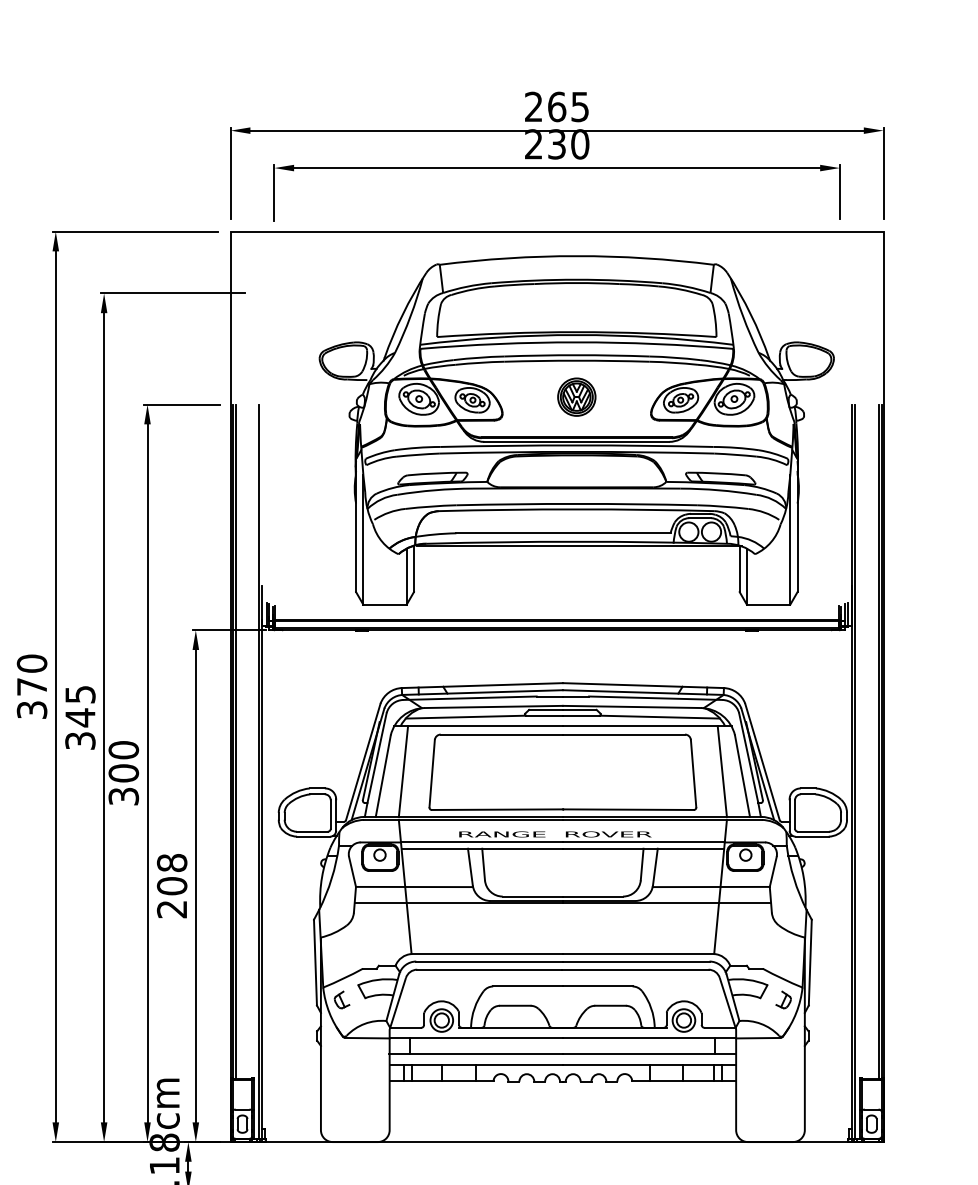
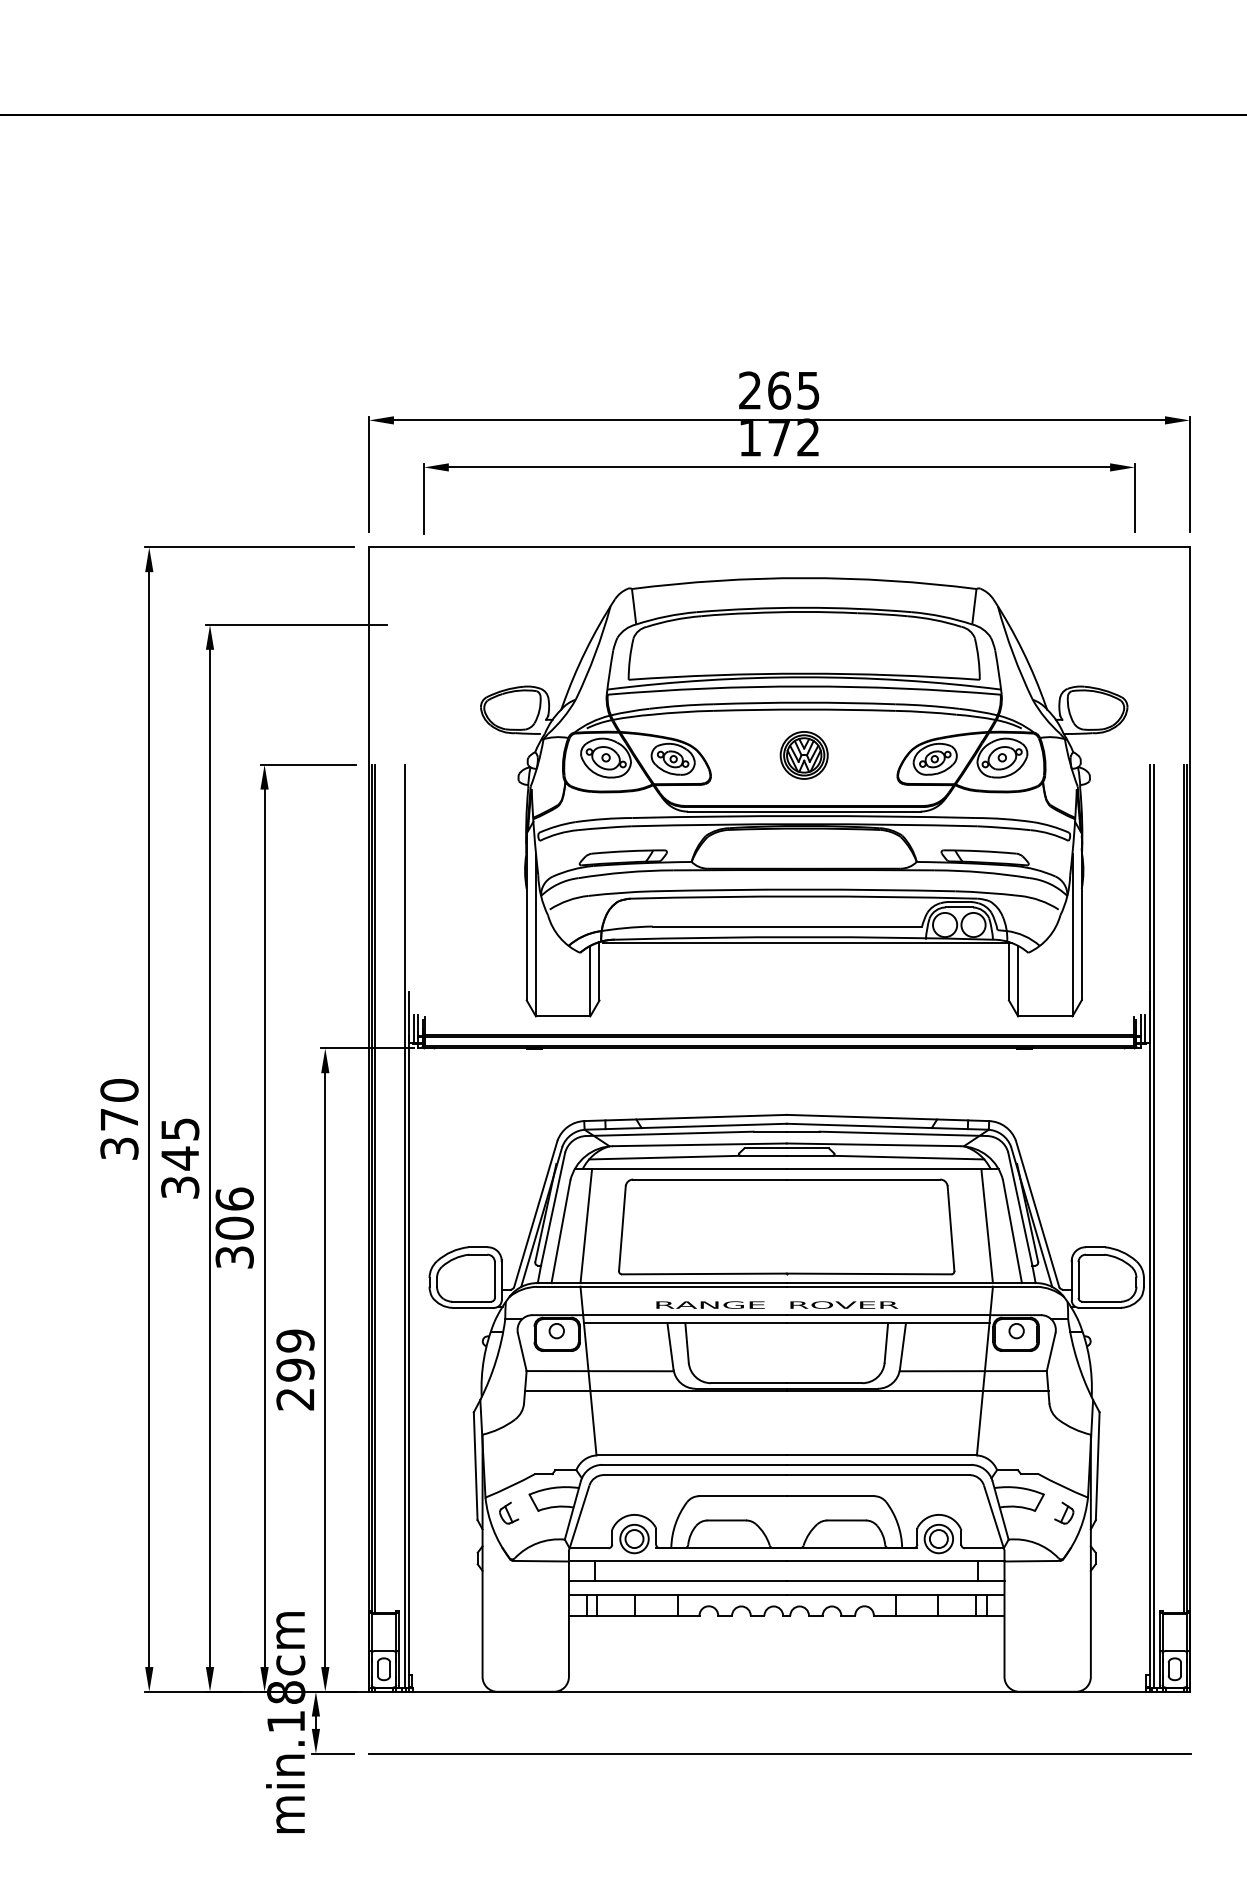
text: (557, 144) -> (779, 437), 230 -> 172
text: (123, 749) -> (234, 1198), 300 -> 306
text: (172, 874) -> (295, 1355), 208 -> 299

